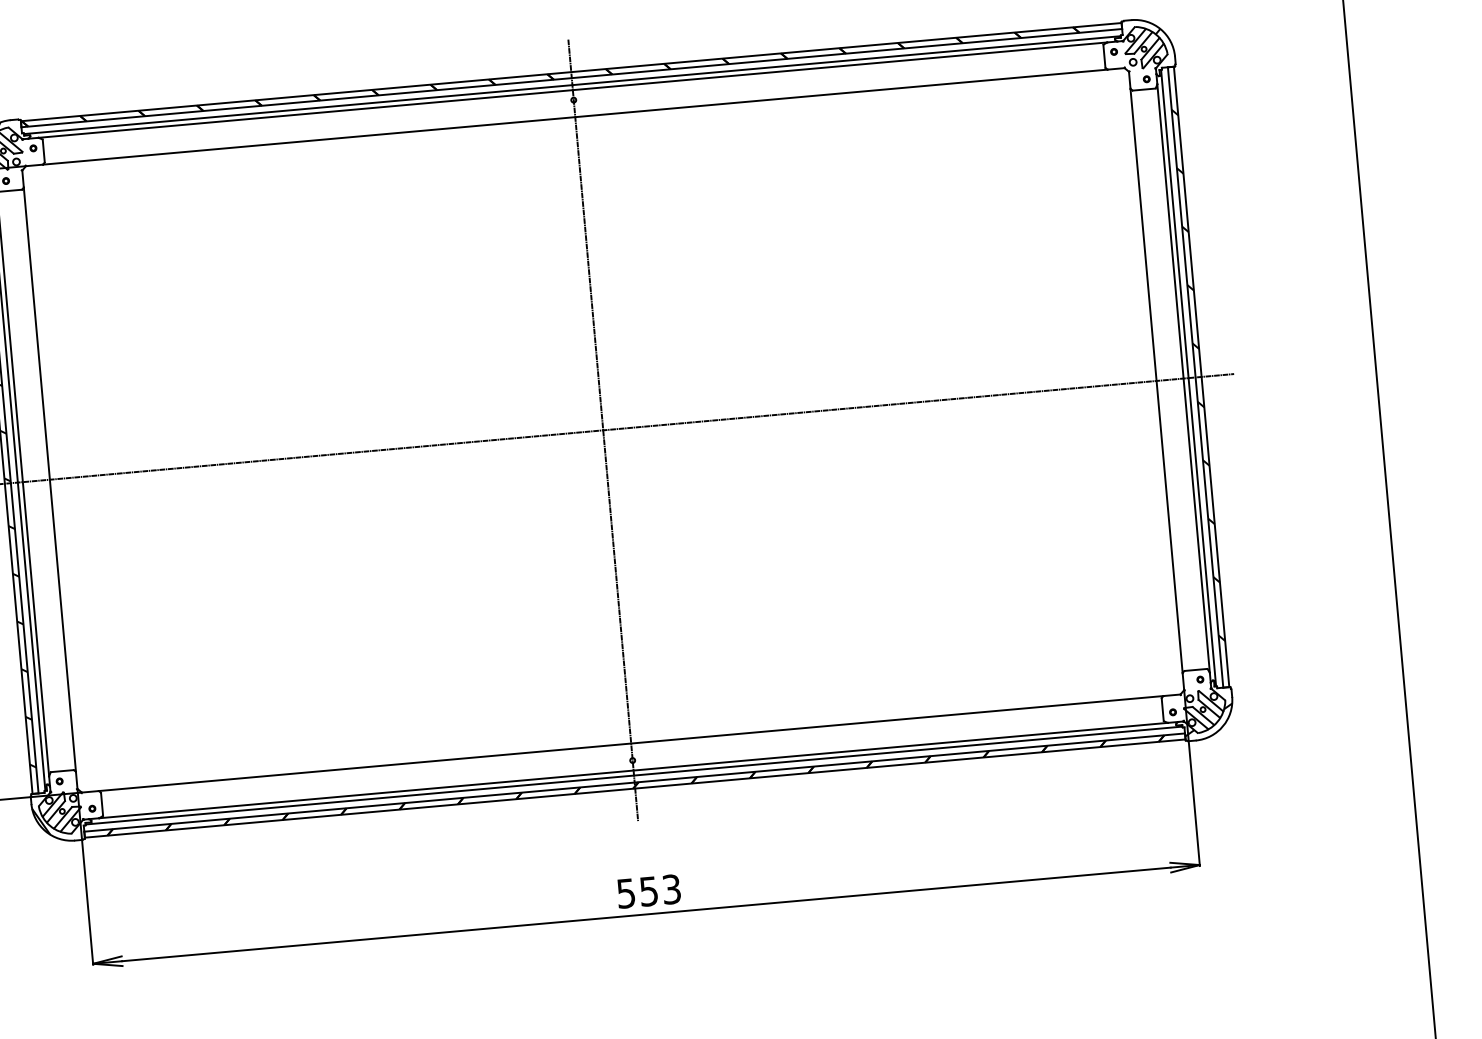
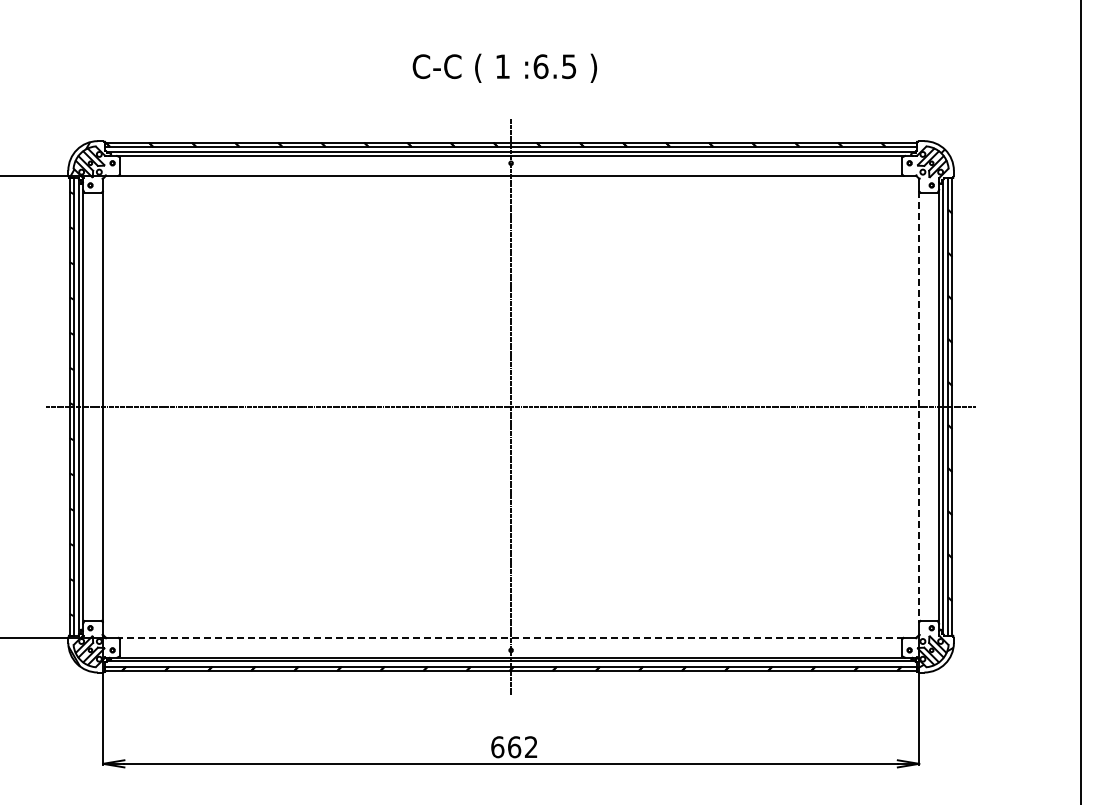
line: (1156, 380) -> (919, 406), solid -> dashed
line: (631, 743) -> (511, 637), solid -> dashed
text: (649, 891) -> (514, 747), 553 -> 662

